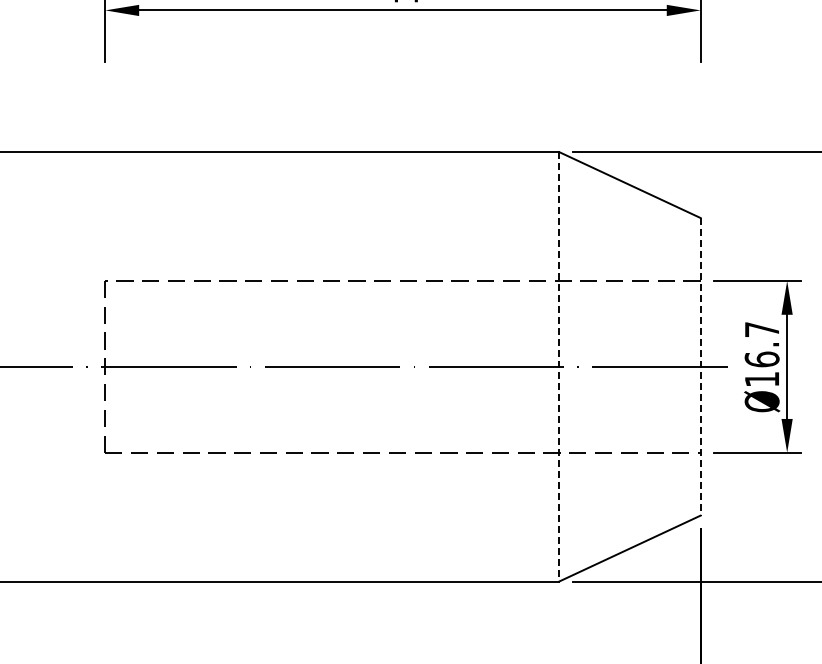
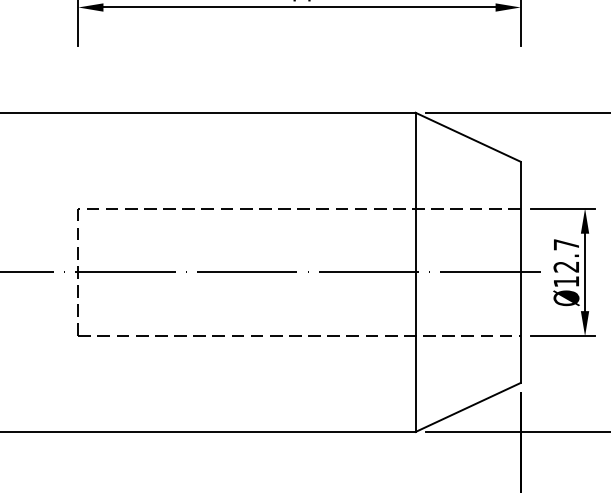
text: (761, 359) -> (565, 266), Ø16.7 -> Ø12.7
line: (559, 366) -> (415, 272), dashed -> solid
line: (700, 366) -> (520, 272), dashed -> solid

